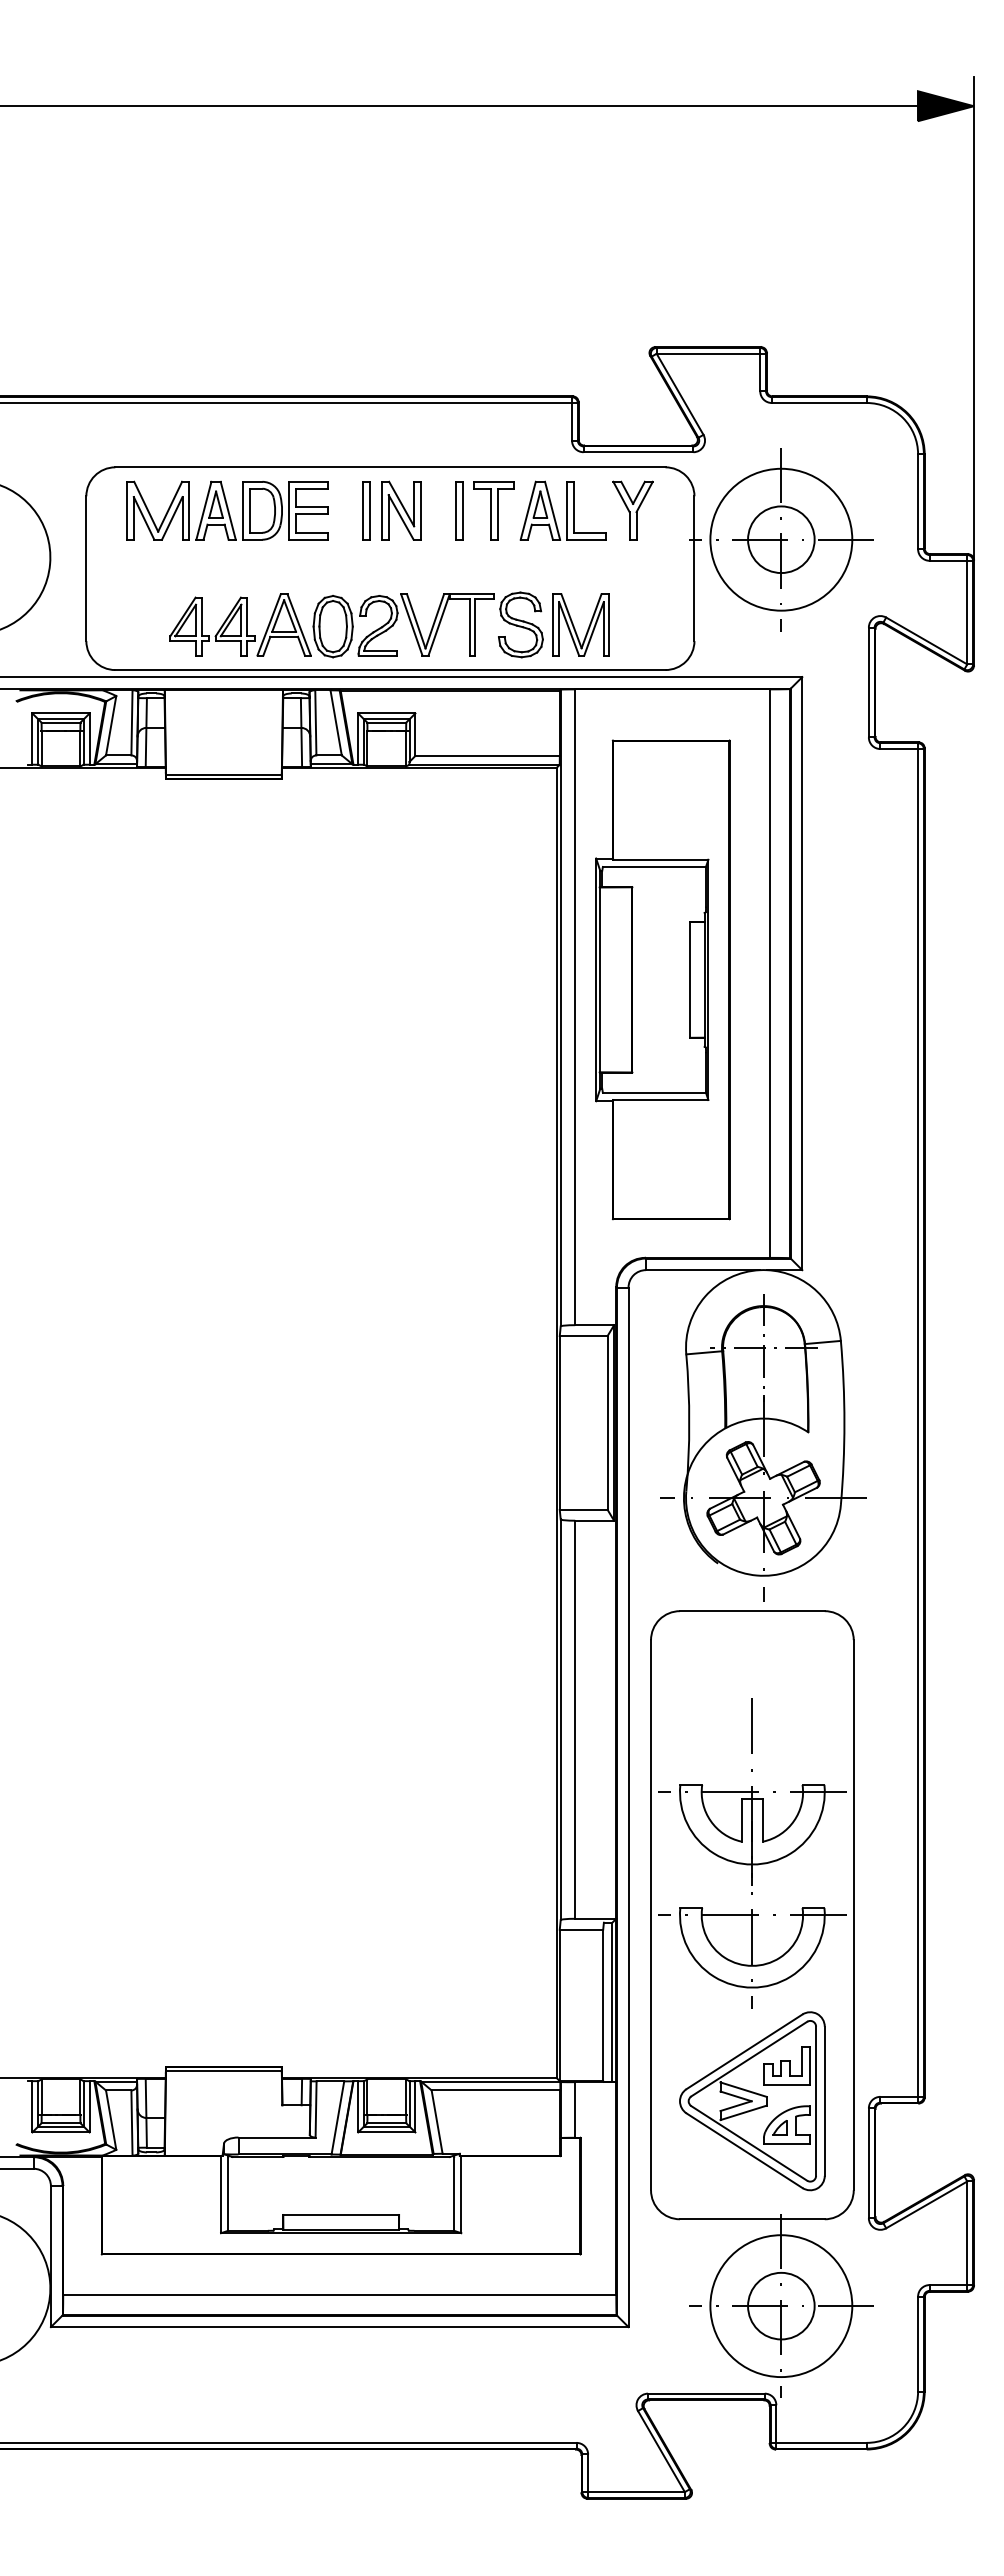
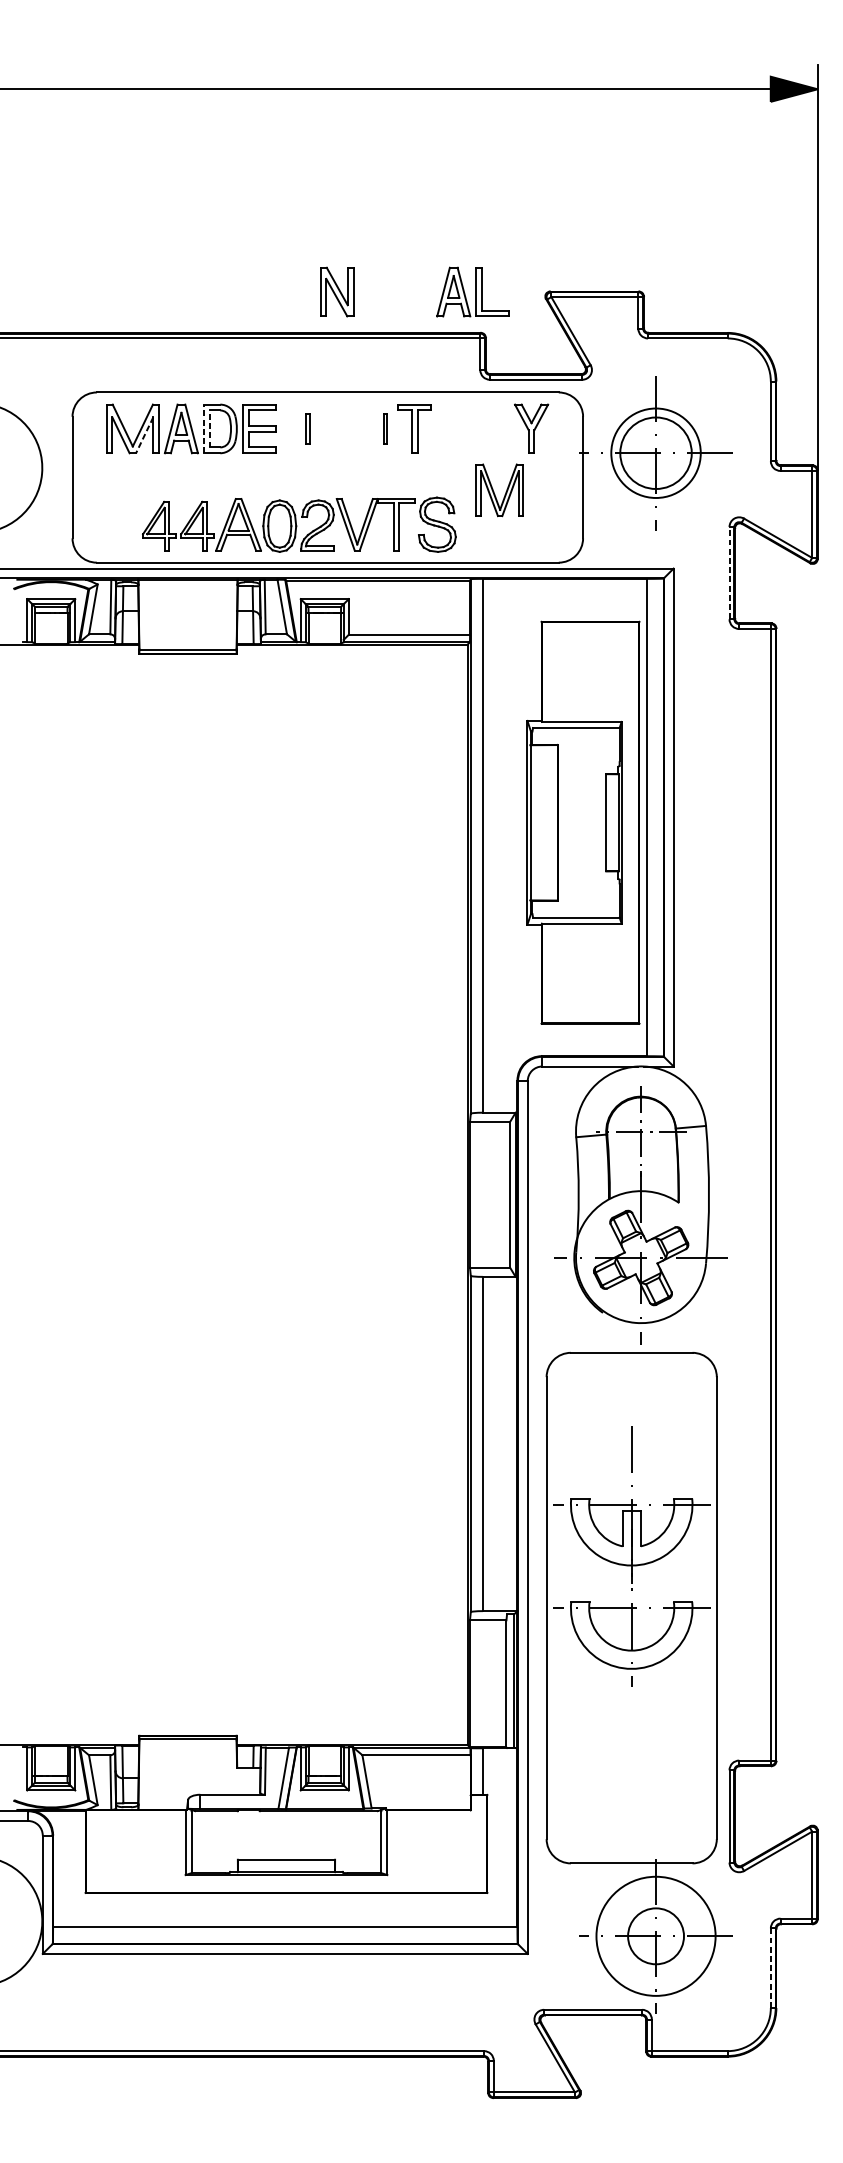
line: (242, 510) -> (203, 428), solid -> dashed
line: (249, 510) -> (209, 428), solid -> dashed
part: (366, 510) -> (307, 428), size x0.6
part: (401, 510) -> (337, 291), moved
part: (459, 510) -> (385, 428), size x0.6
part: (562, 510) -> (472, 291), moved
line: (172, 518) -> (144, 435), solid -> dashed
circle: (781, 539) -> (656, 453), size x0.6
circle: (781, 539) -> (656, 453), size x1.6
part: (574, 625) -> (494, 490), moved
line: (868, 682) -> (729, 573), solid -> dashed
part: (662, 979) -> (583, 822), moved
part: (752, 2101) -> (631, 1764), removed
line: (918, 2343) -> (771, 1967), solid -> dashed

